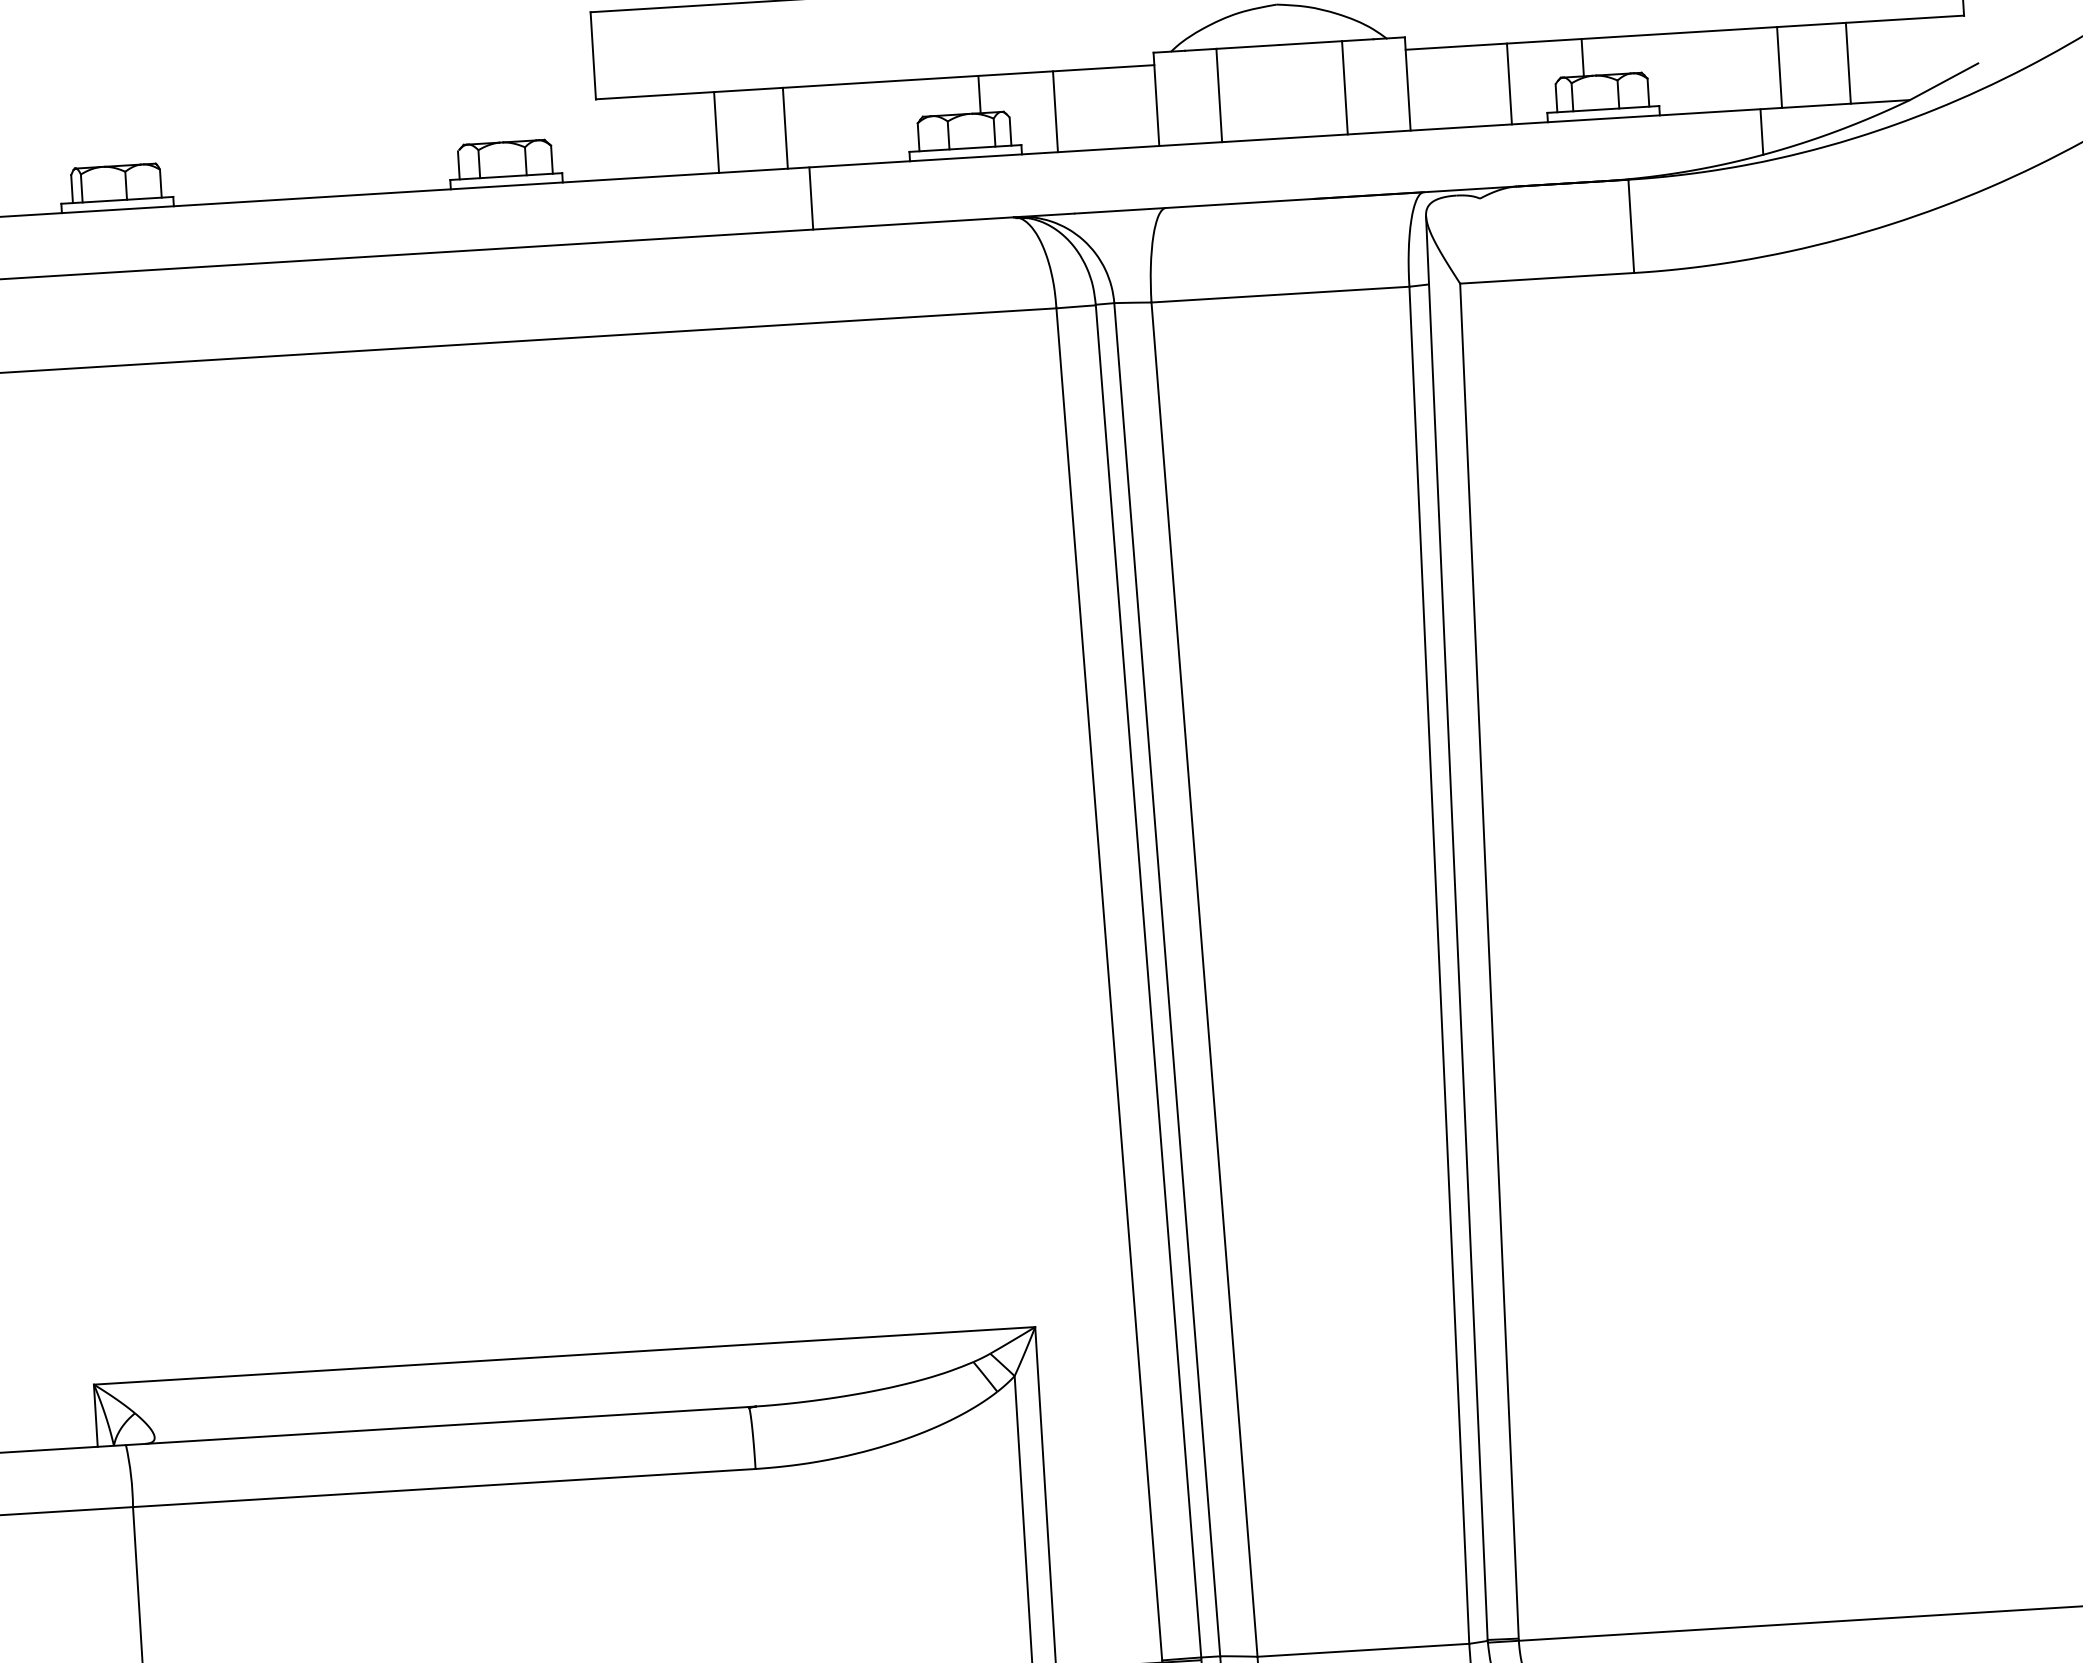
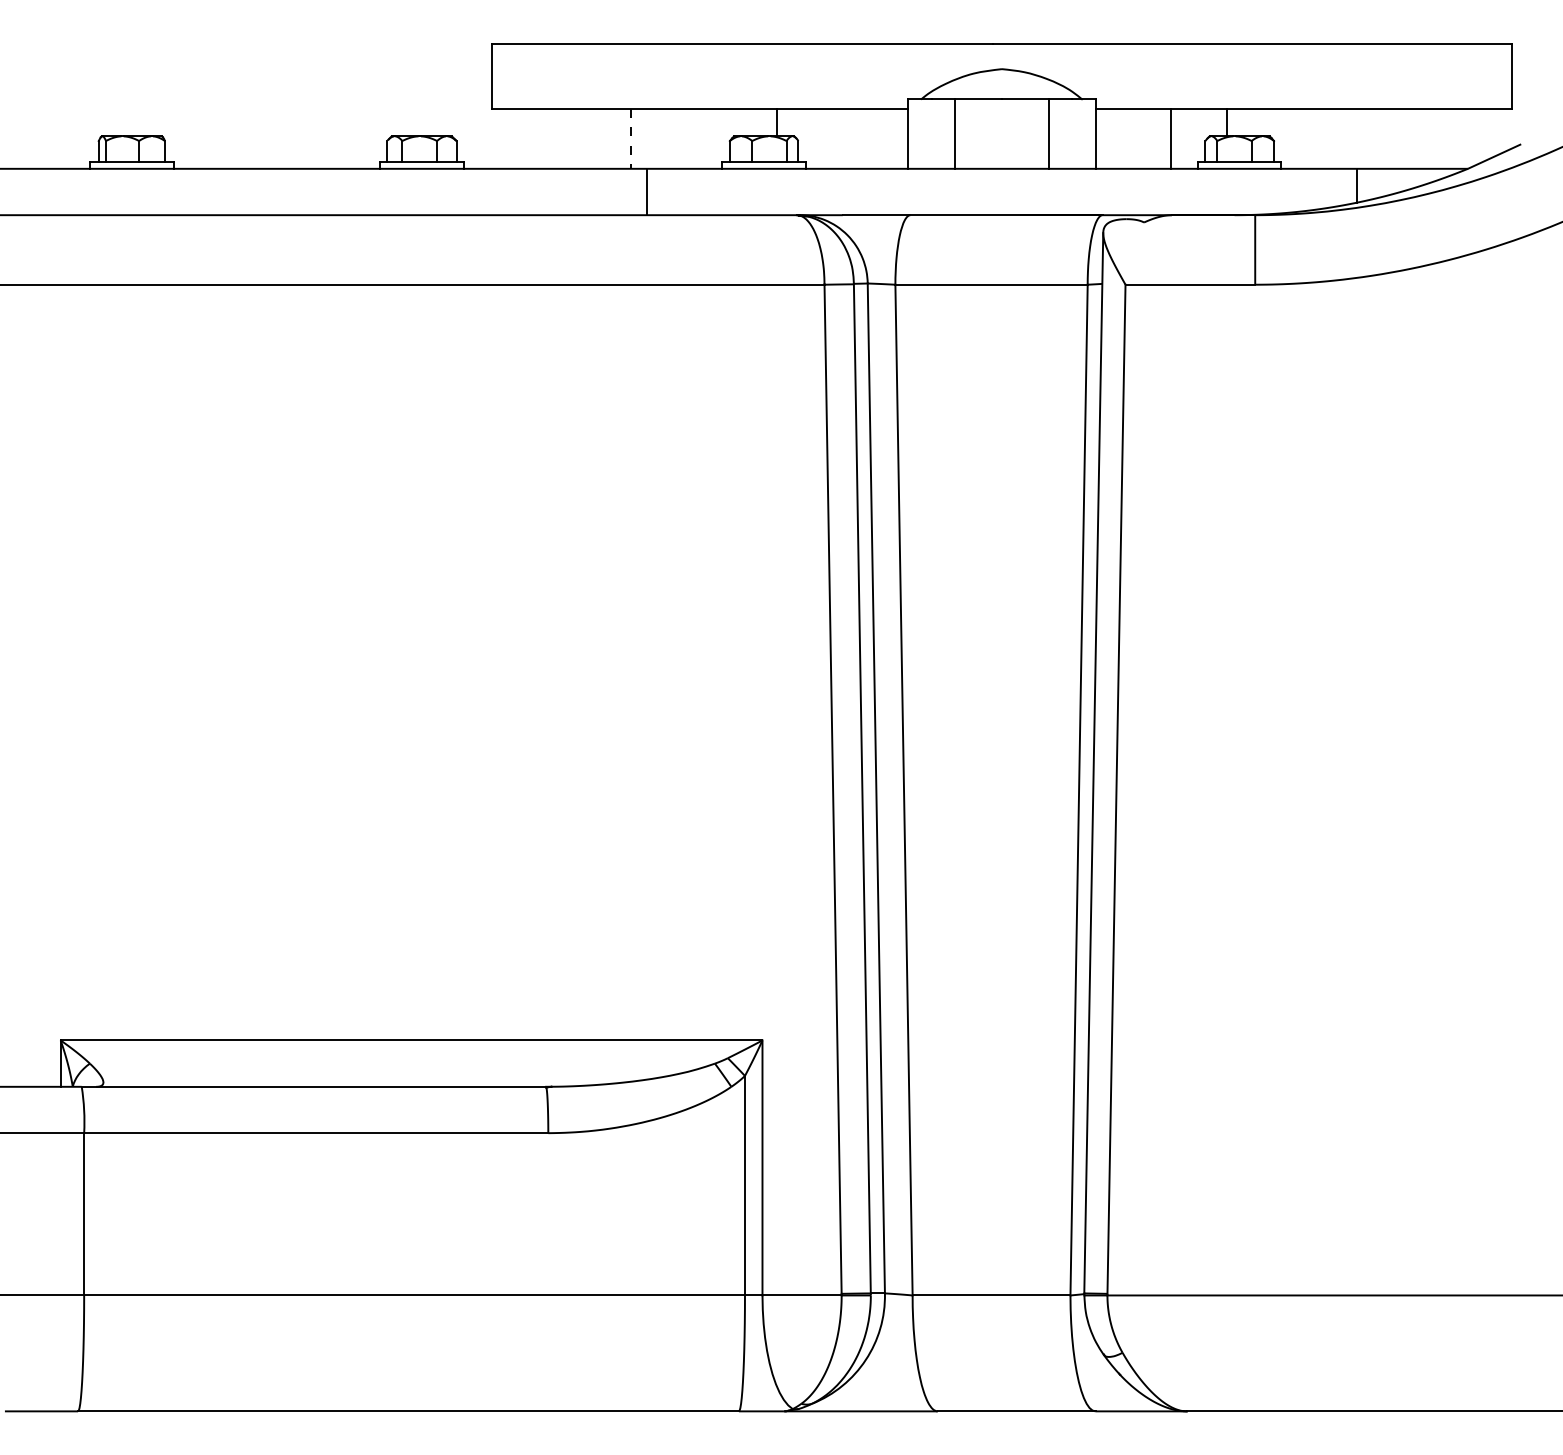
line: (1847, 63) -> (1423, 138), removed
line: (1779, 67) -> (1372, 138), removed
line: (1055, 111) -> (832, 138), removed
line: (785, 129) -> (631, 139), solid -> dashed
line: (717, 132) -> (580, 138), removed

